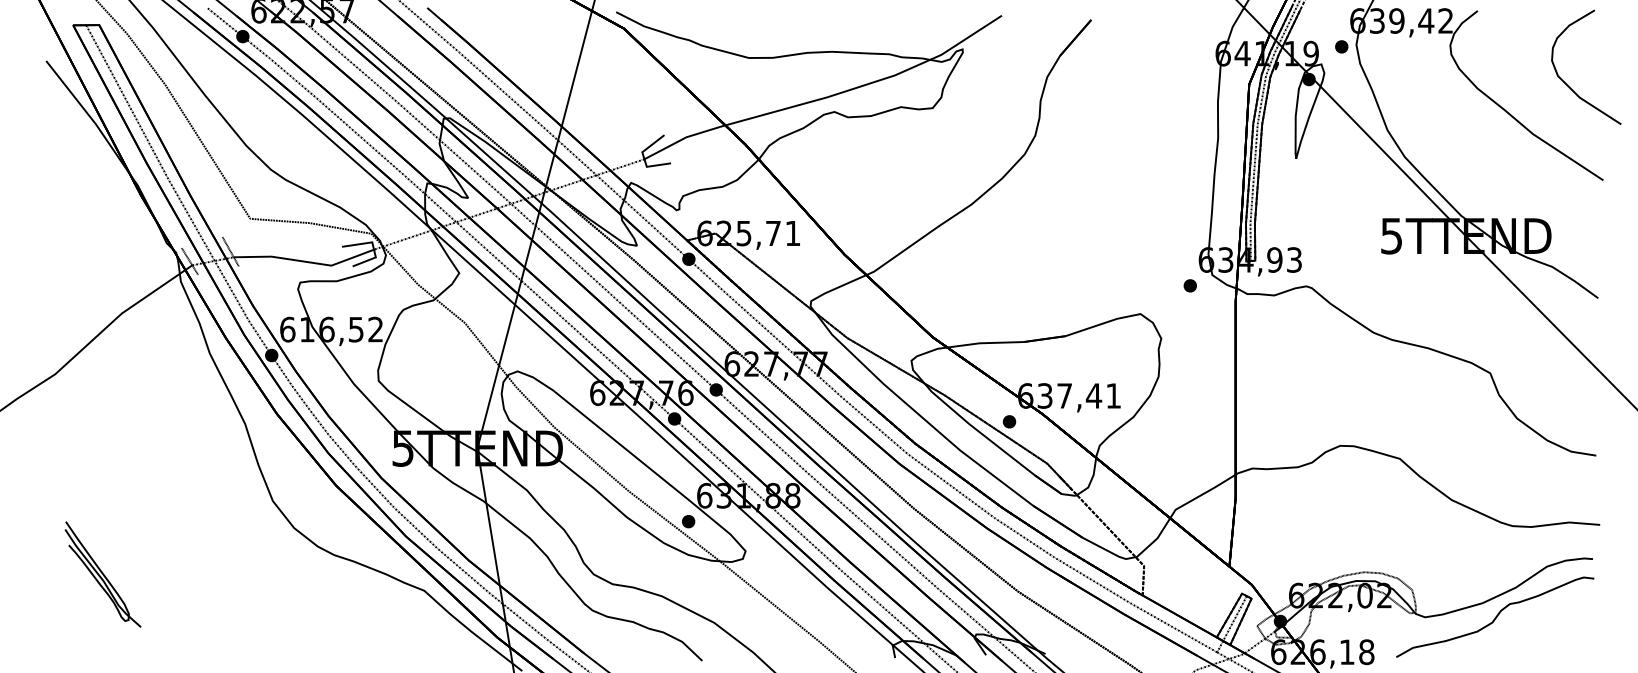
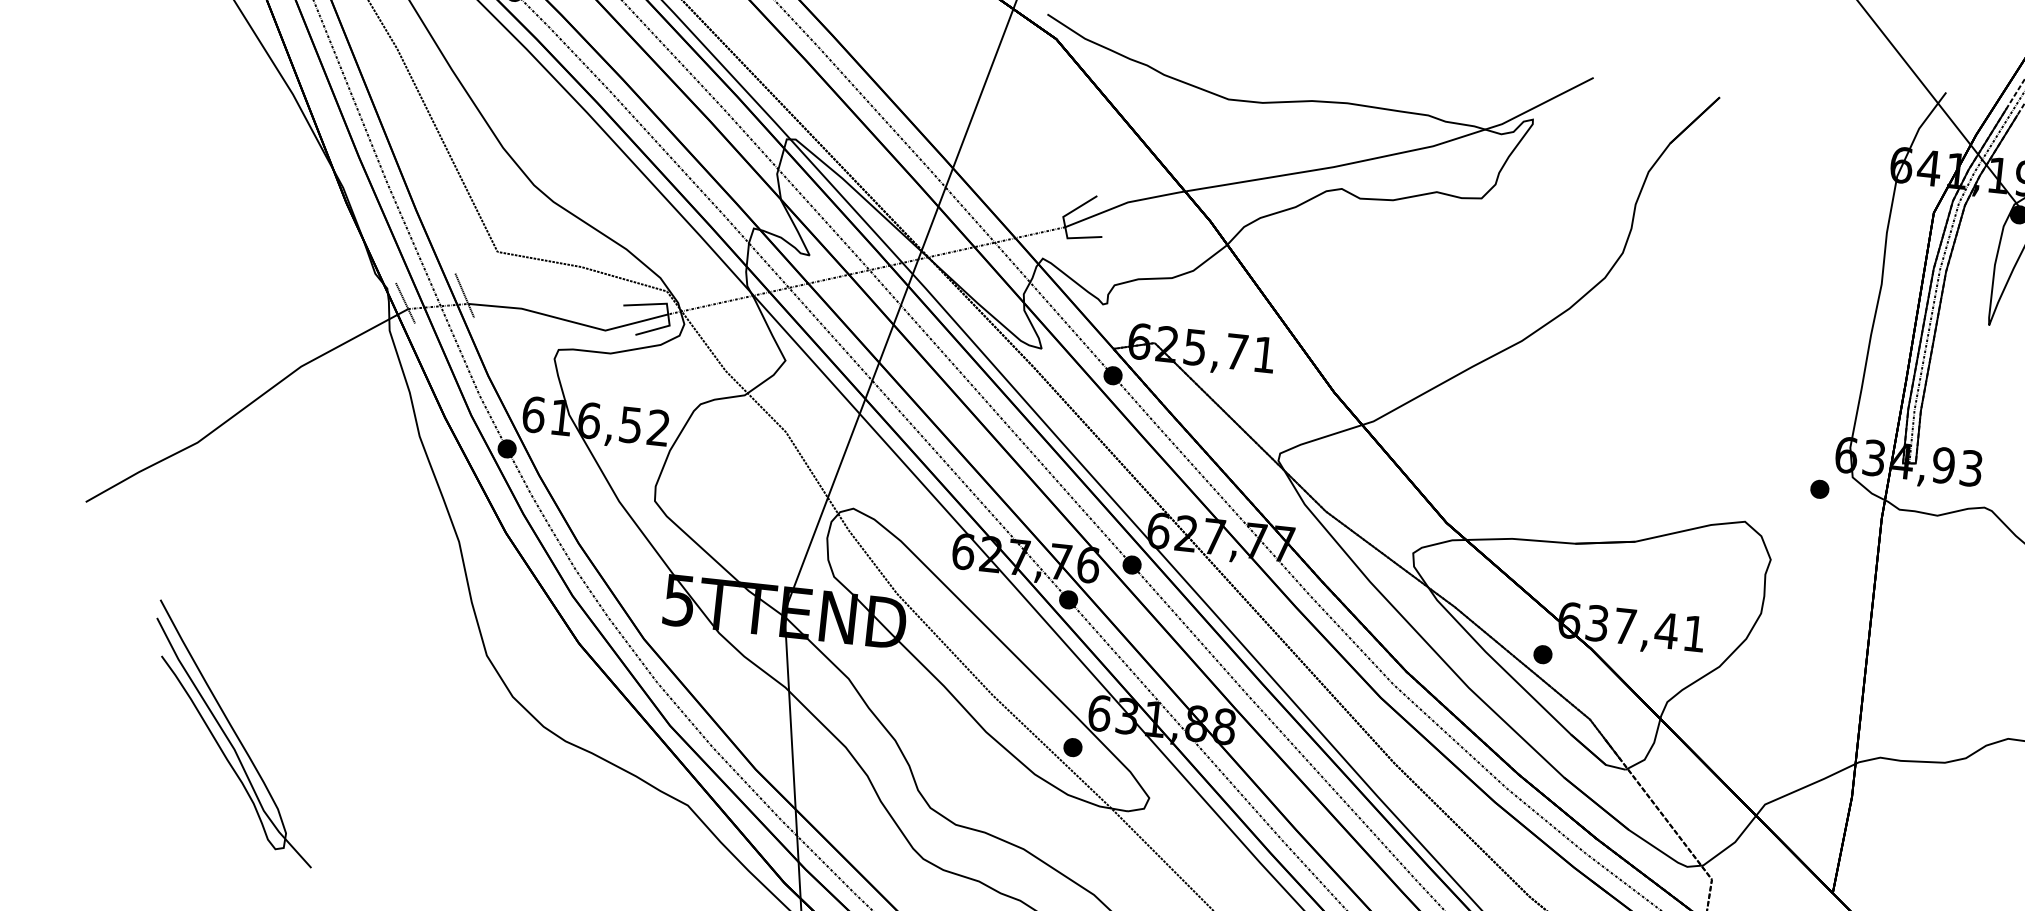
part: (102, 574) -> (234, 733), size x1.67

